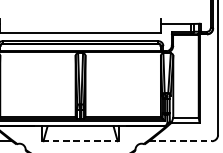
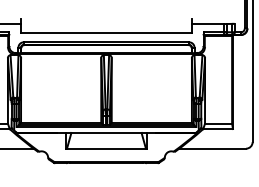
line: (80, 141) -> (106, 148), dashed -> solid
line: (181, 141) -> (213, 148), dashed -> solid

